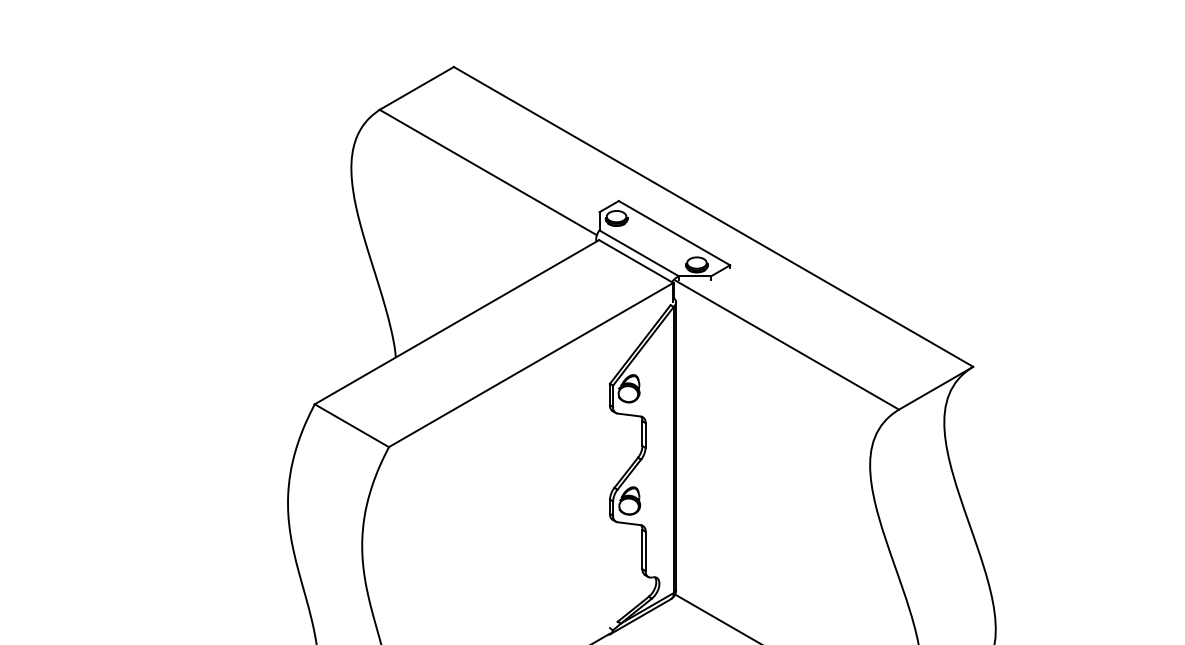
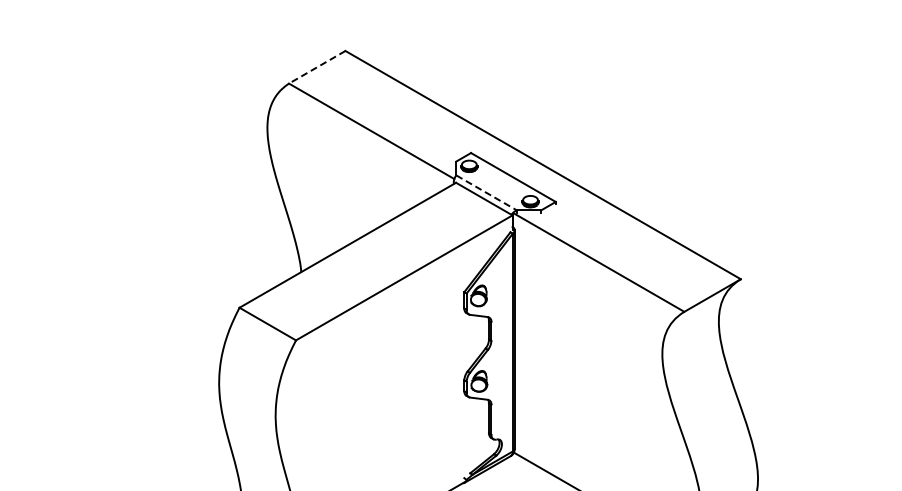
line: (417, 88) -> (317, 67), solid -> dashed
line: (640, 254) -> (487, 193), solid -> dashed

